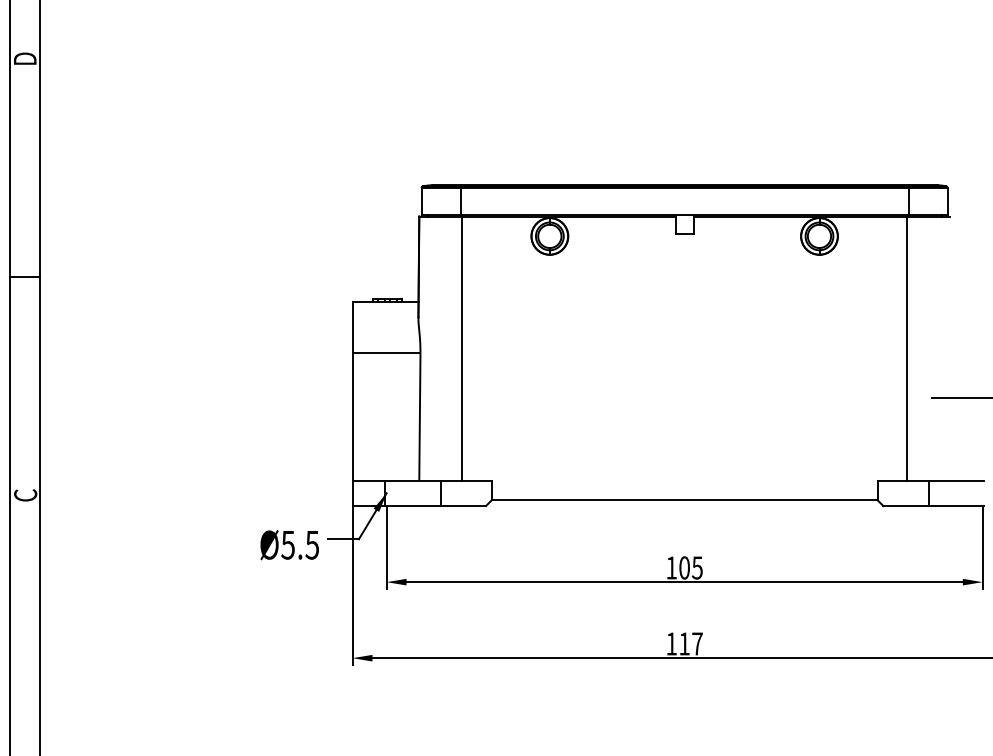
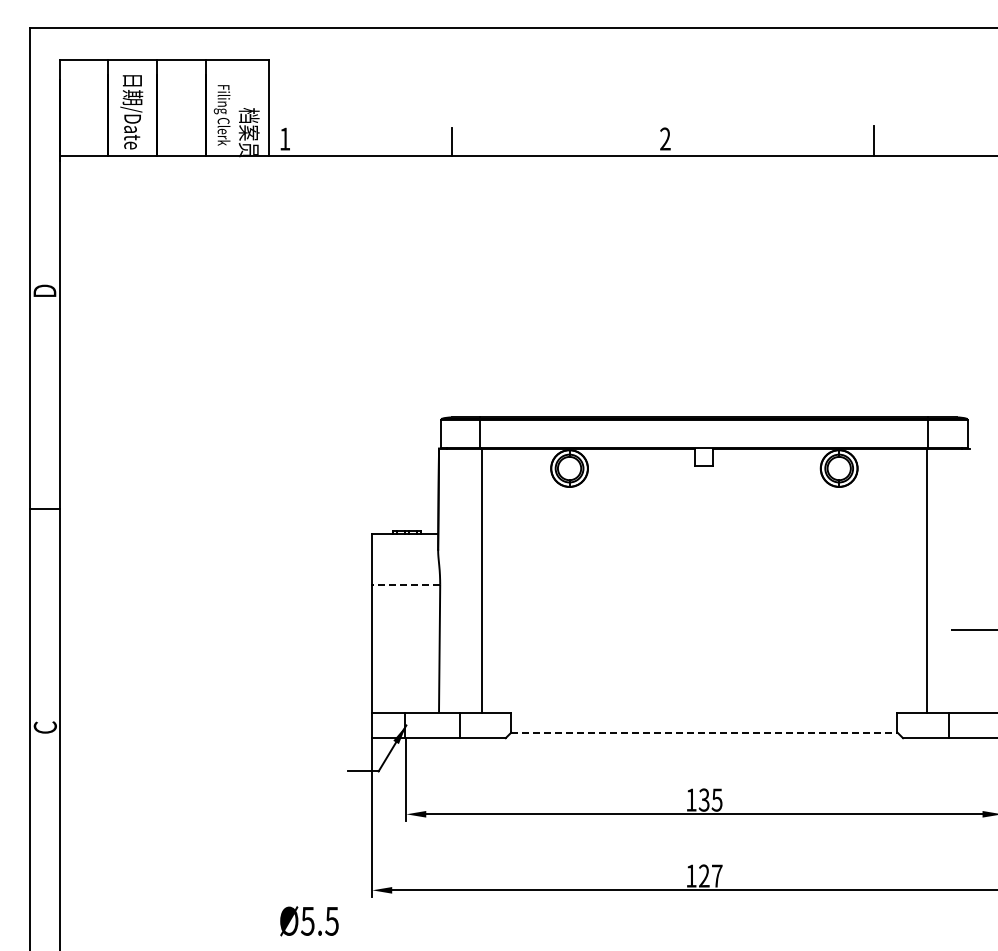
line: (386, 352) -> (406, 584), solid -> dashed
line: (684, 500) -> (704, 732), solid -> dashed
text: (289, 545) -> (309, 921), moved
text: (683, 567) -> (703, 799), 105 -> 135
text: (684, 643) -> (704, 875), 117 -> 127

